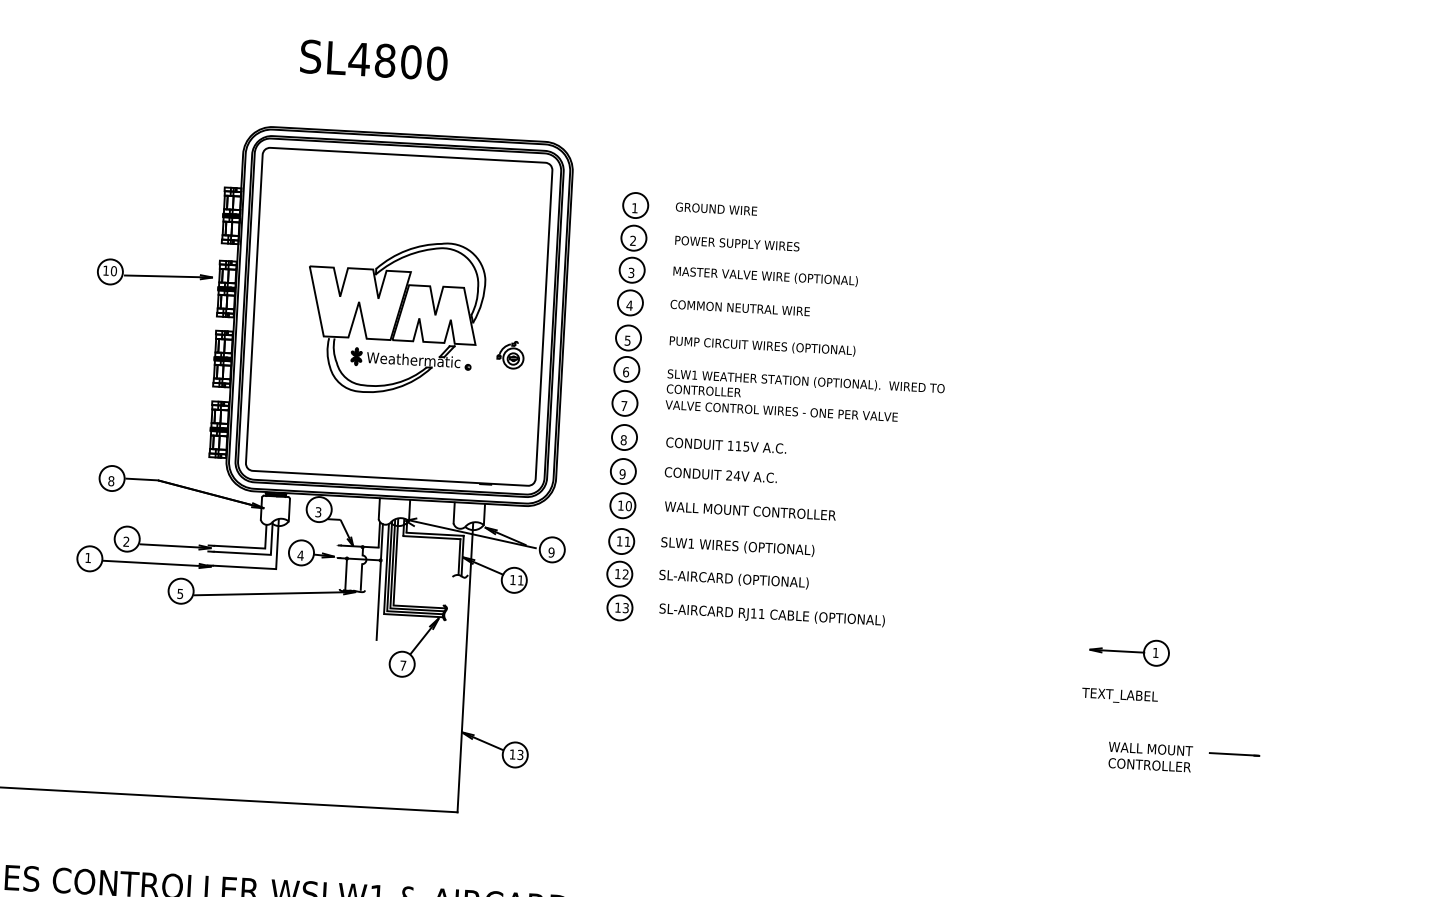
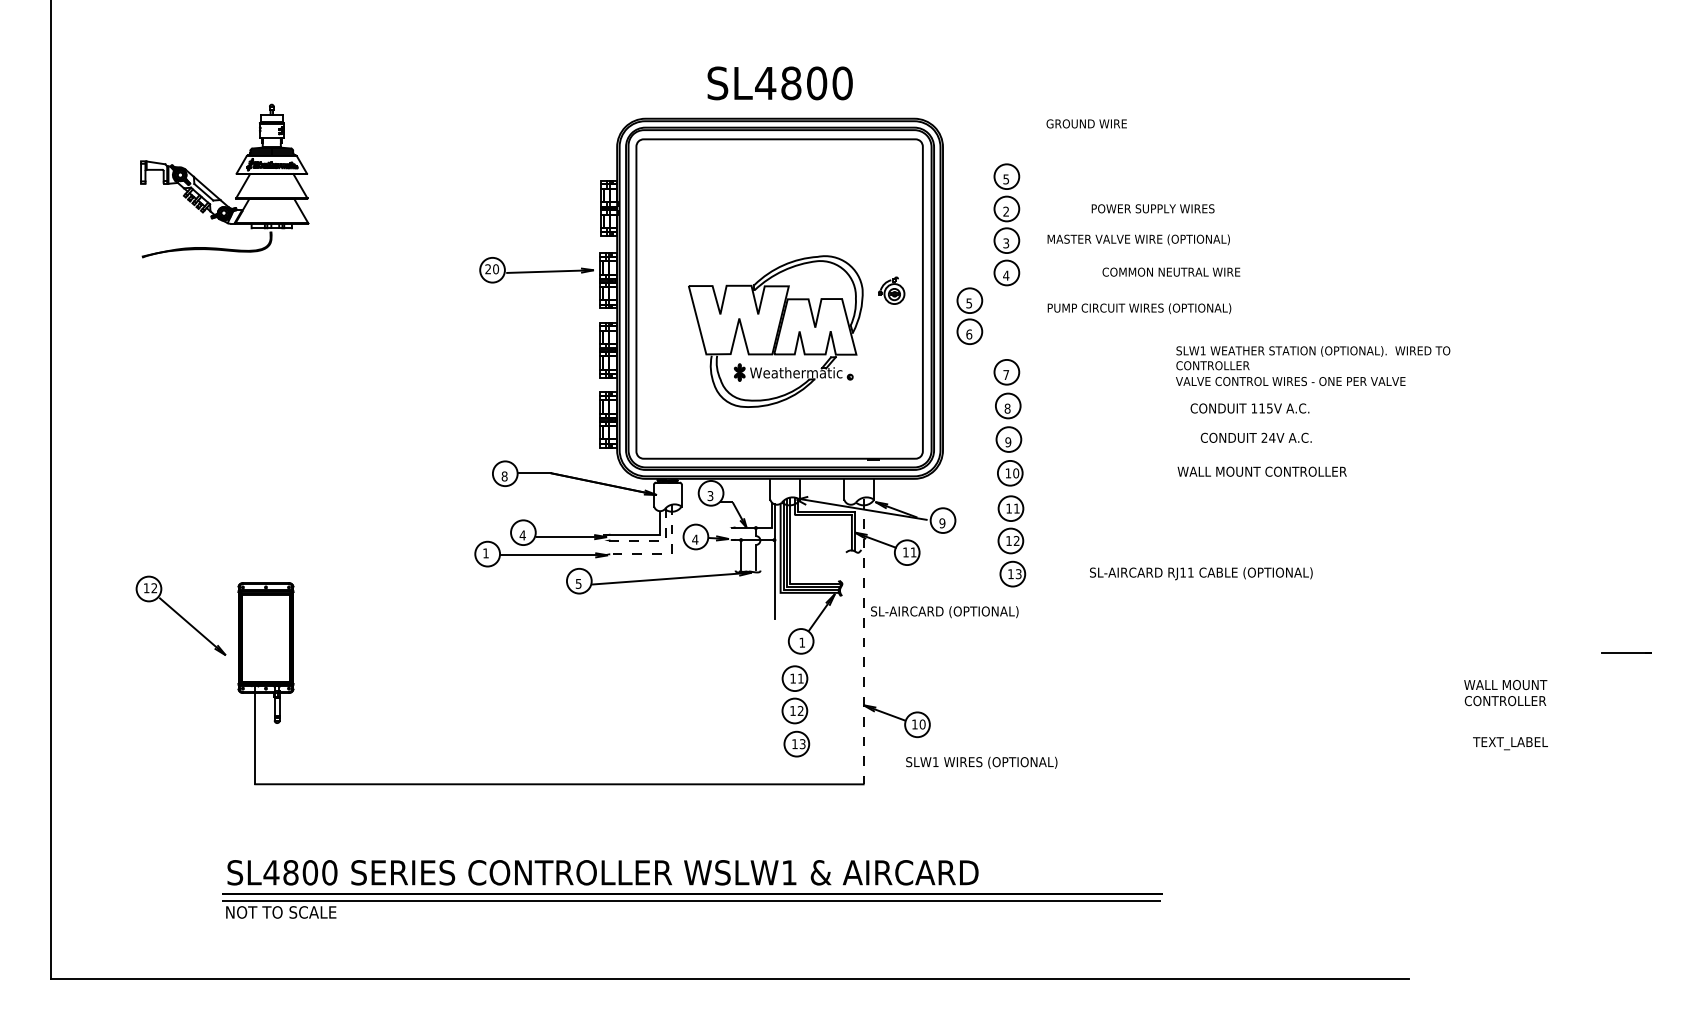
text: (373, 60) -> (779, 83), moved
text: (635, 208) -> (1006, 179), 1 -> 5
text: (716, 208) -> (1086, 123), moved
text: (736, 243) -> (1152, 208), moved
text: (105, 270) -> (487, 269), 10 -> 20
text: (740, 307) -> (1171, 271), moved
part: (394, 317) -> (775, 331), moved
part: (627, 352) -> (969, 315), moved
part: (510, 354) -> (891, 290), moved
text: (805, 396) -> (1313, 365), moved
text: (725, 445) -> (1249, 408), moved
text: (720, 474) -> (1255, 437), moved
text: (749, 510) -> (1261, 471), moved
text: (126, 541) -> (522, 535), 2 -> 4
text: (737, 546) -> (981, 762), moved
line: (255, 553) -> (650, 540), solid -> dashed
line: (266, 568) -> (662, 554), solid -> dashed
text: (733, 579) -> (944, 612), moved
text: (772, 615) -> (1201, 573), moved
part: (1129, 652) -> (1517, 590), removed
text: (403, 665) -> (802, 642), 7 -> 1
line: (465, 667) -> (863, 641), solid -> dashed
text: (1120, 696) -> (1510, 743), moved
part: (392, 734) -> (795, 711), added
text: (520, 754) -> (922, 724), 13 -> 10
line: (1234, 754) -> (1626, 652), moved
text: (1150, 757) -> (1505, 693), moved

